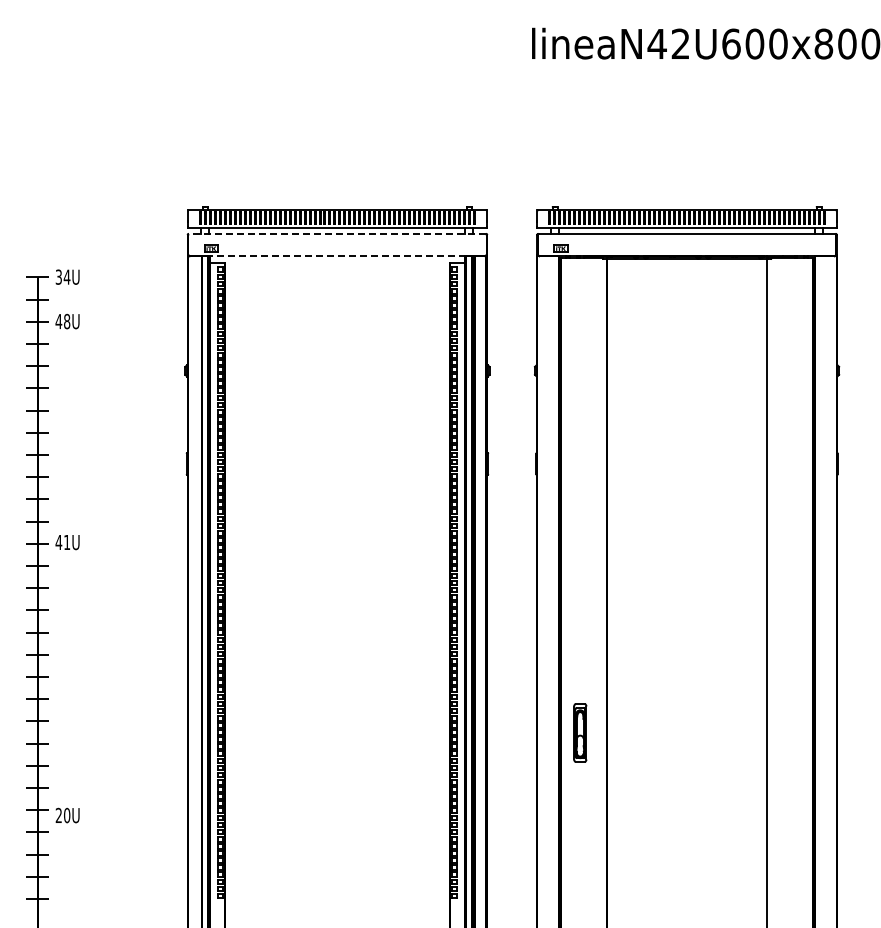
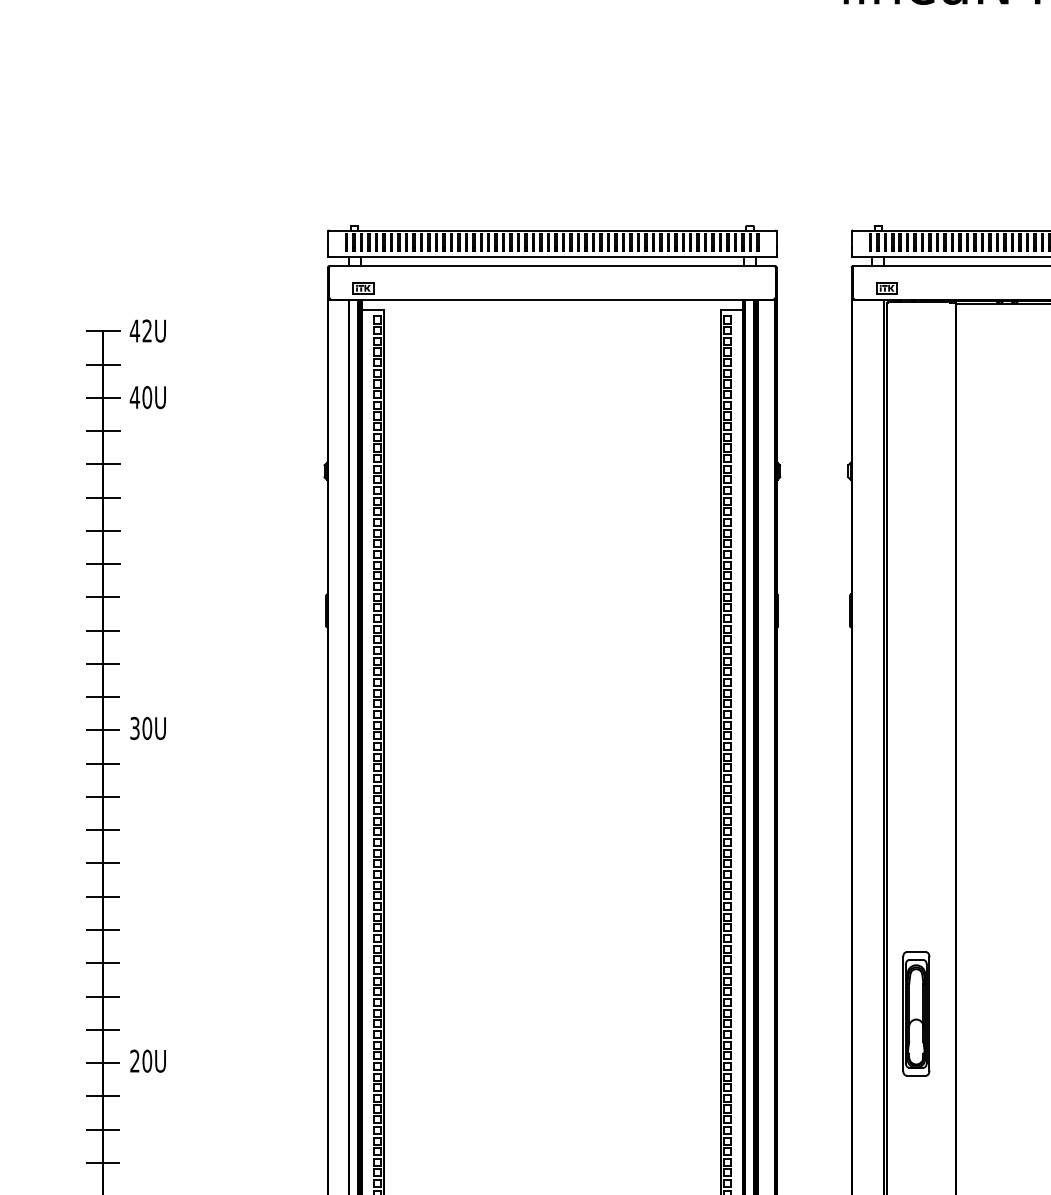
line: (336, 233) -> (550, 265), dashed -> solid
line: (336, 256) -> (550, 300), dashed -> solid
text: (62, 276) -> (140, 329), 34U -> 42U
text: (67, 321) -> (147, 397), 48U -> 40U
text: (62, 542) -> (140, 728), 41U -> 30U
part: (579, 732) -> (914, 1013), size x1.43
text: (67, 815) -> (147, 1061), moved

